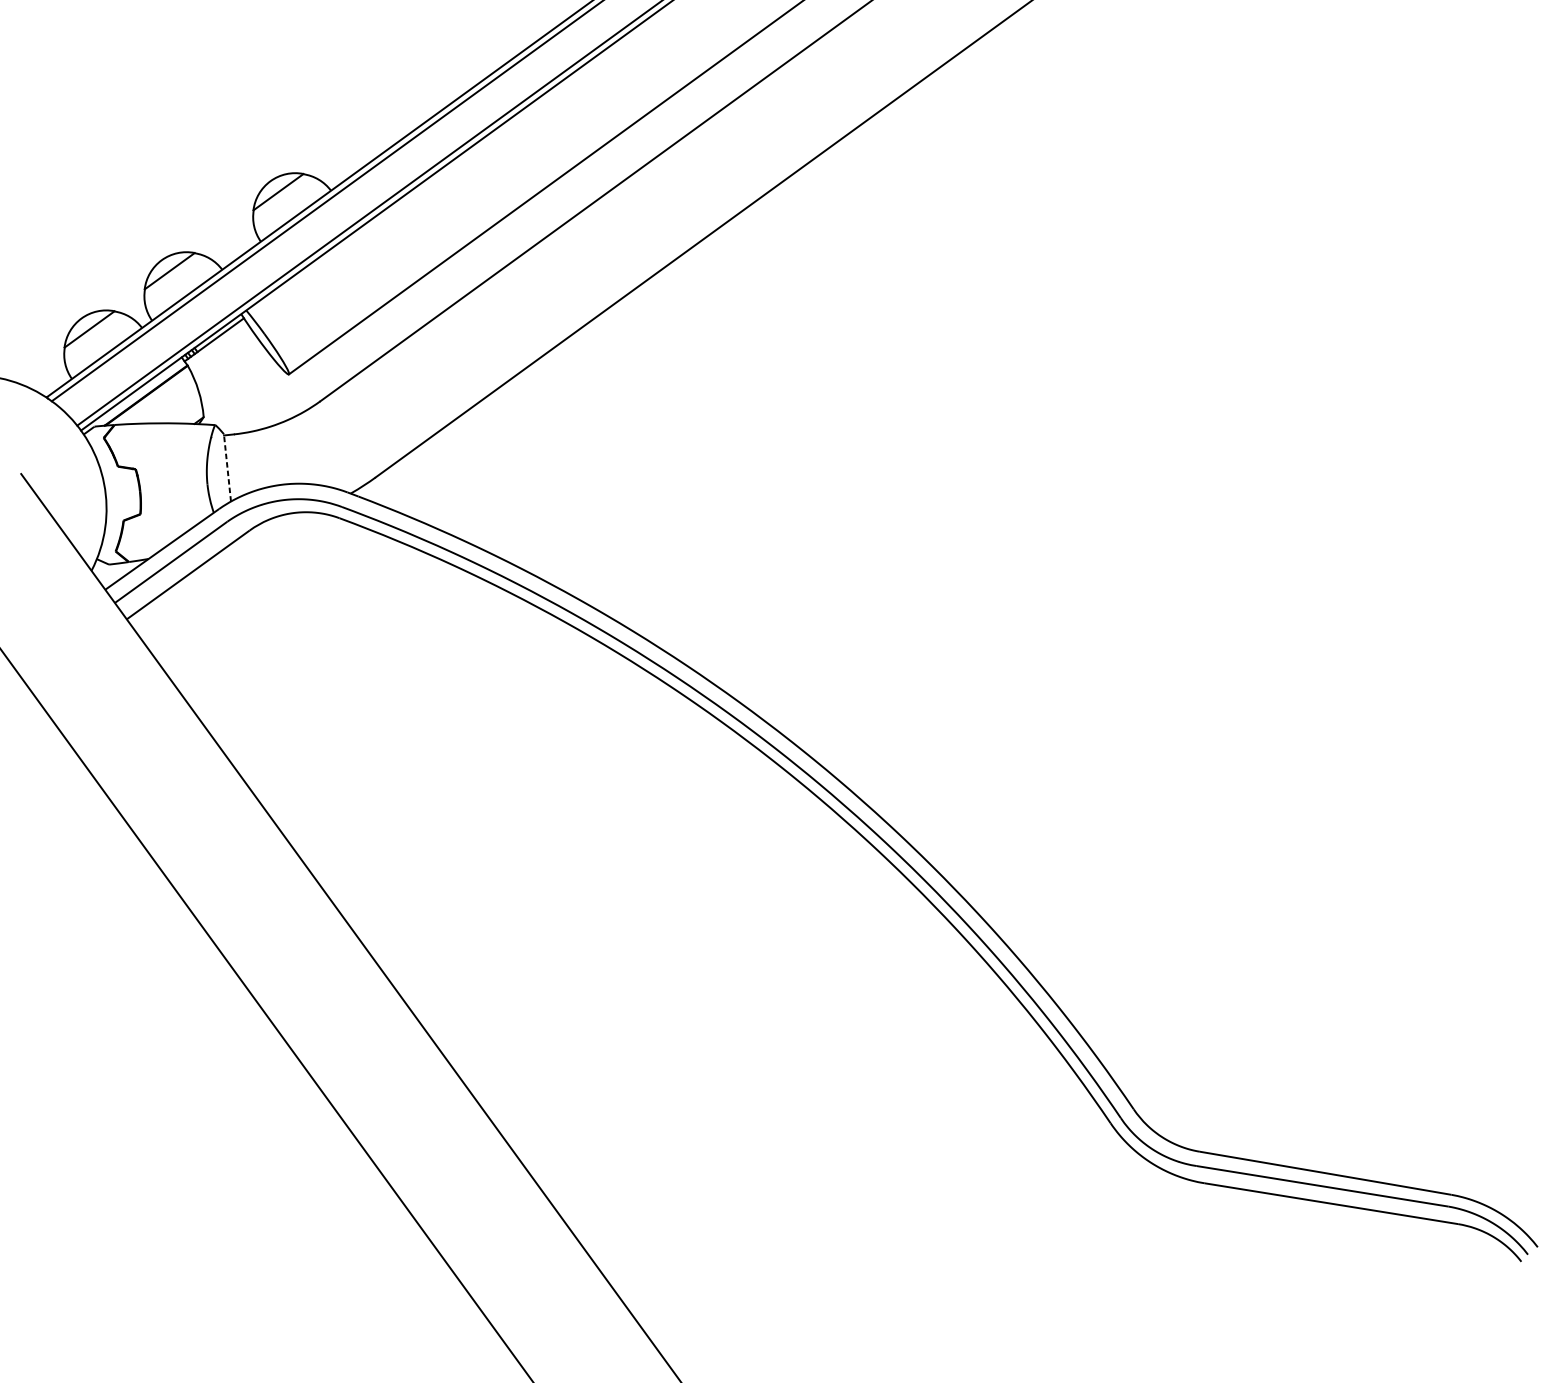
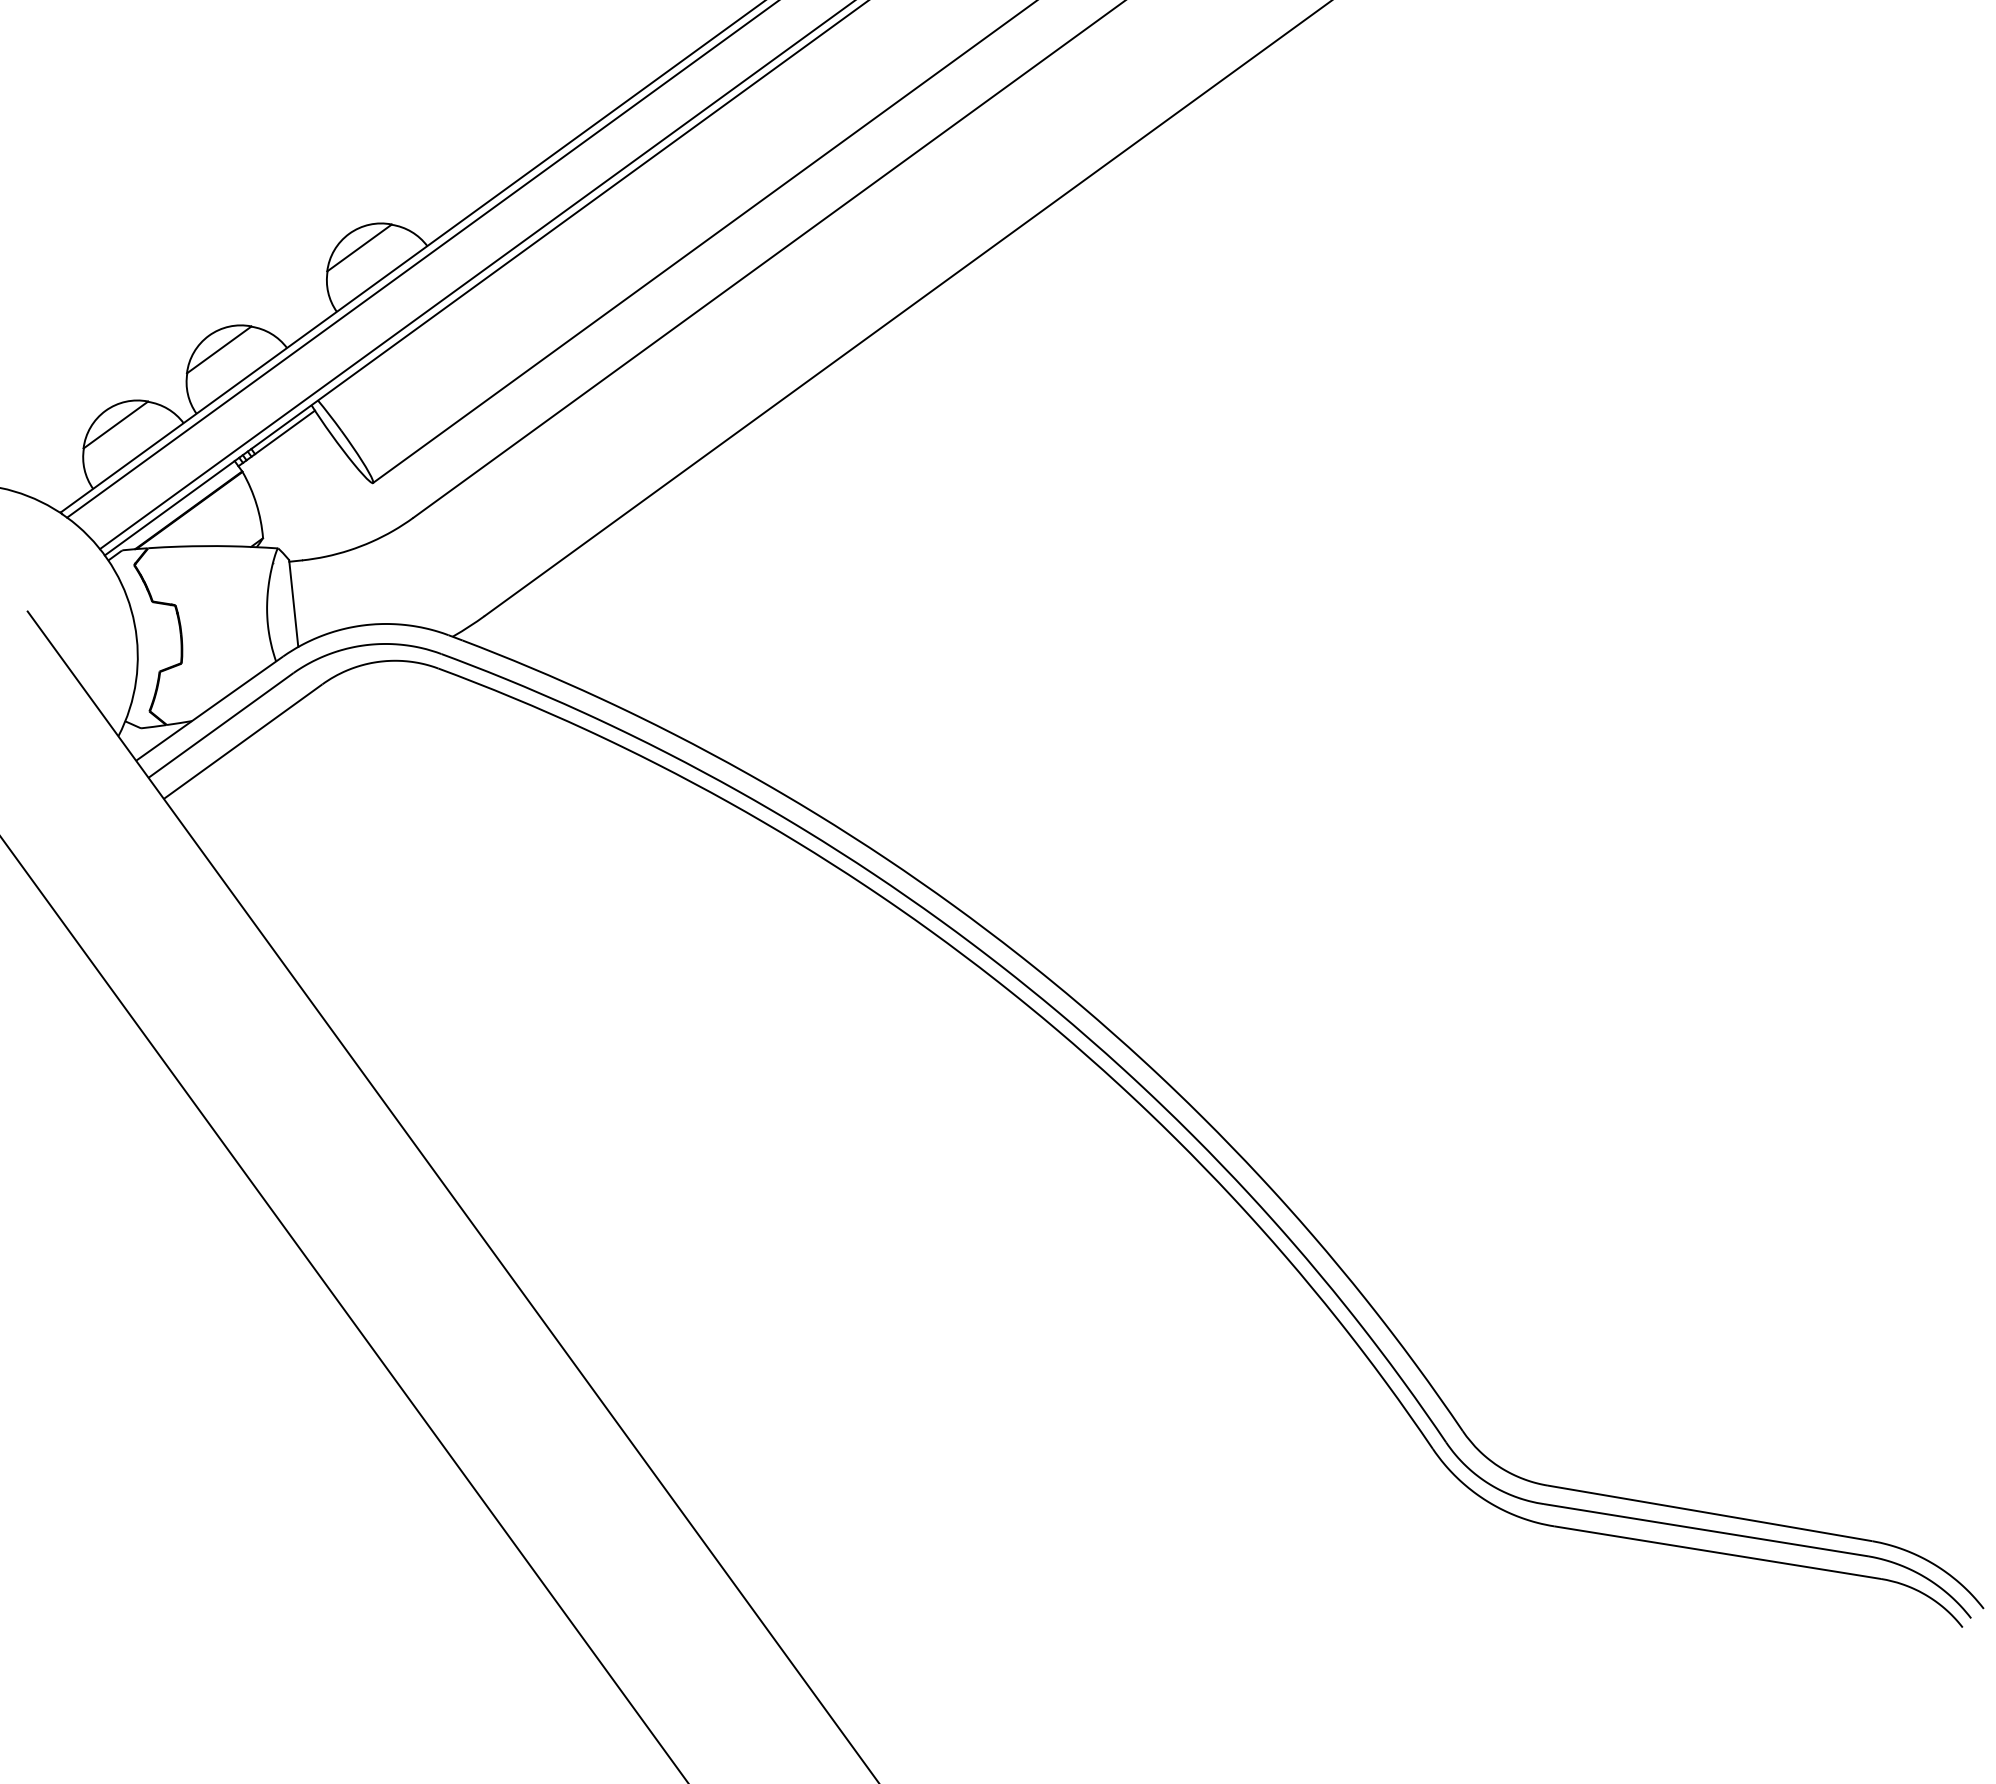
line: (227, 467) -> (293, 603), dashed -> solid

